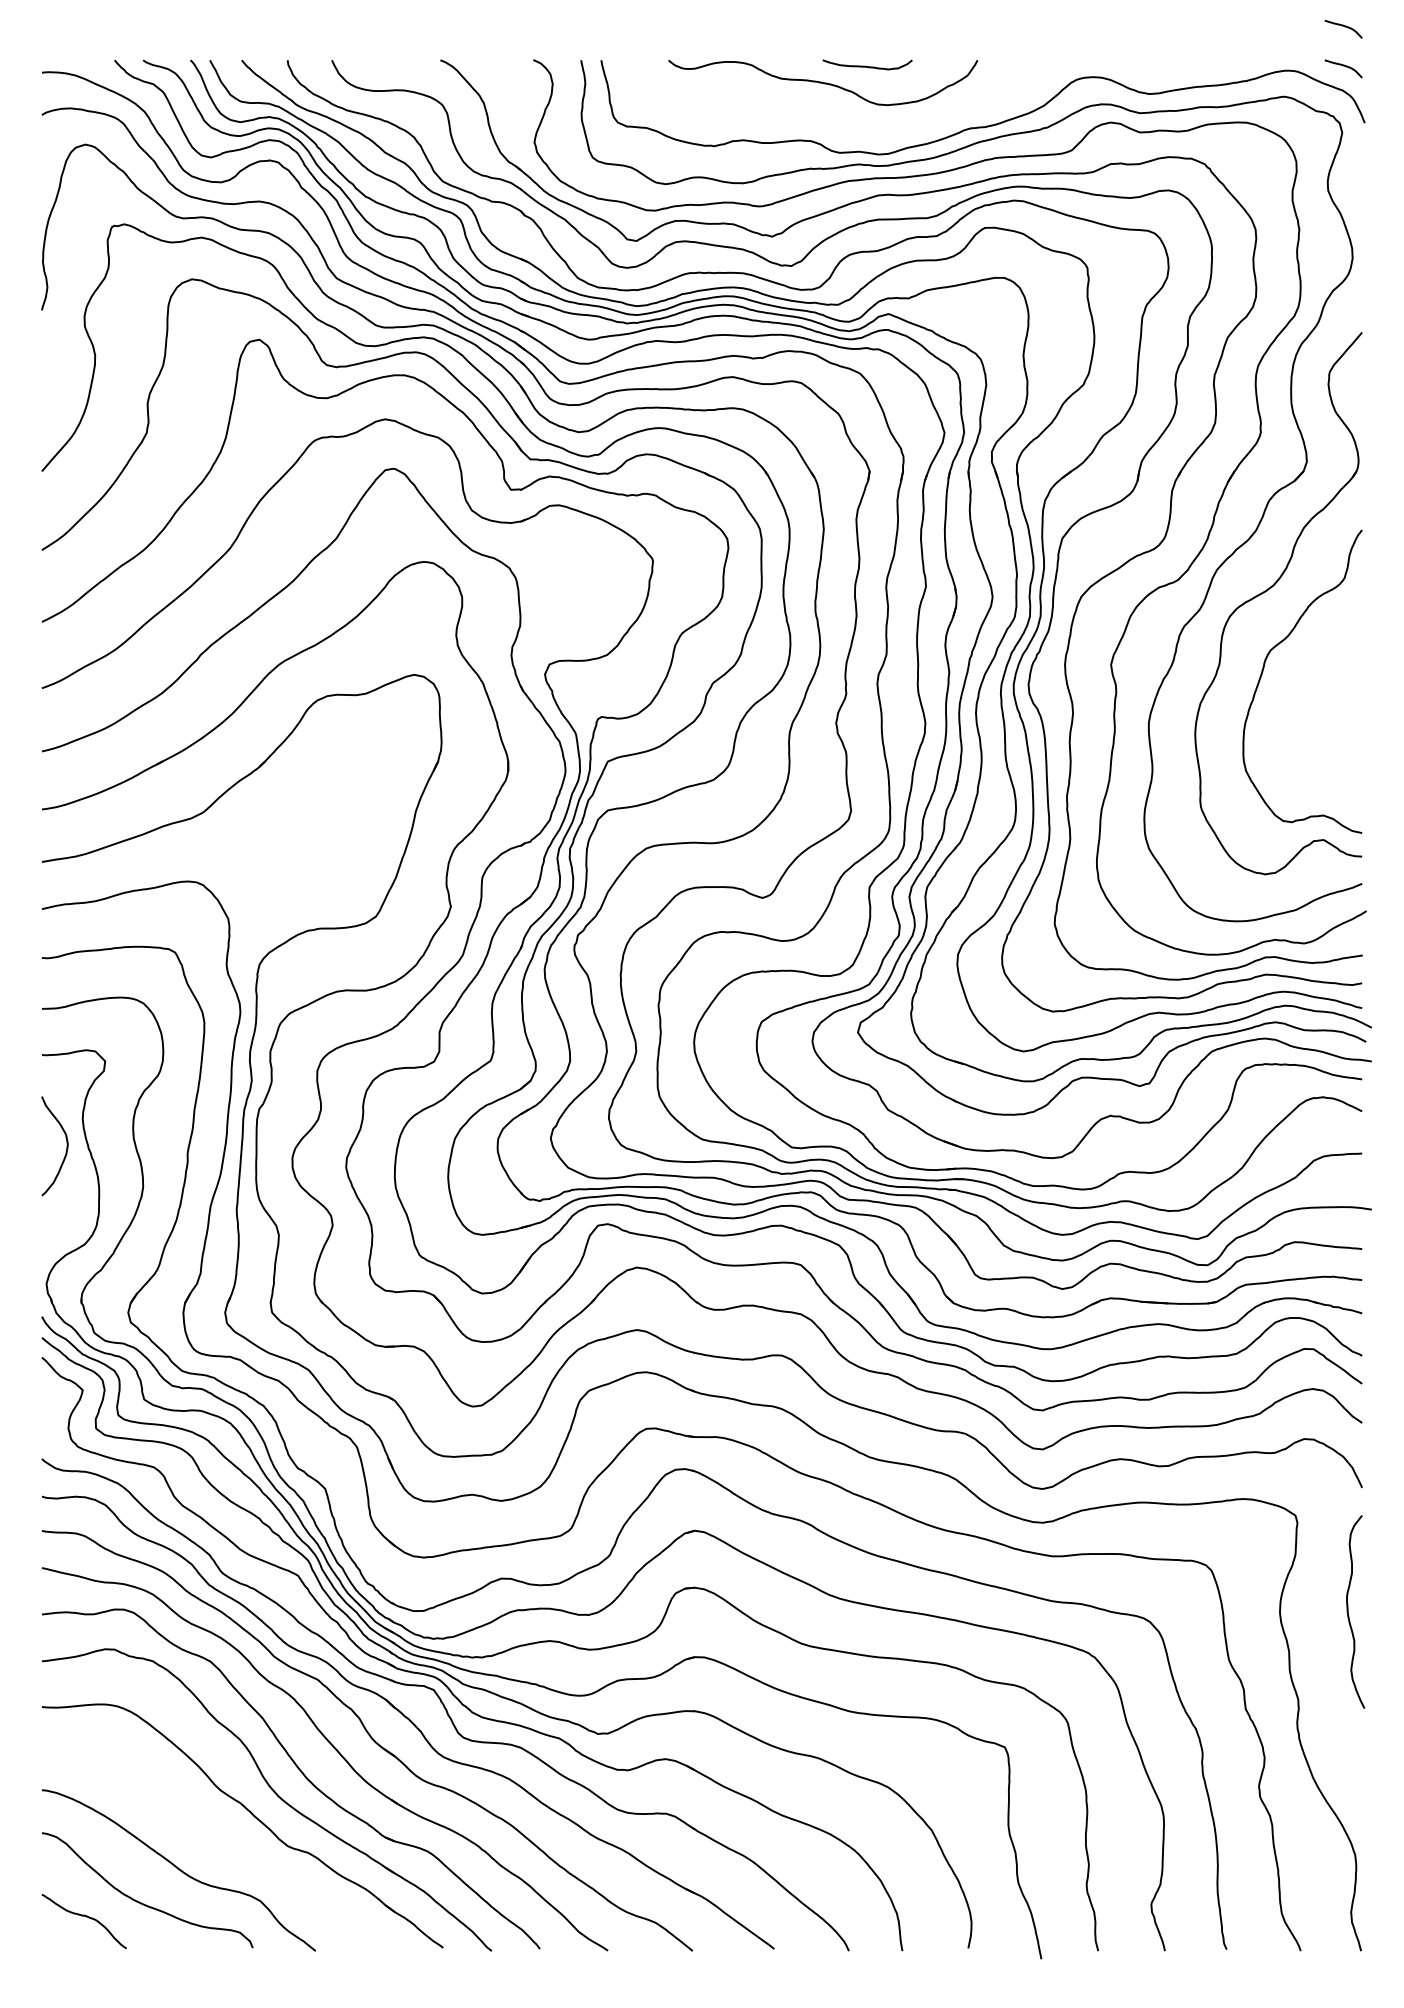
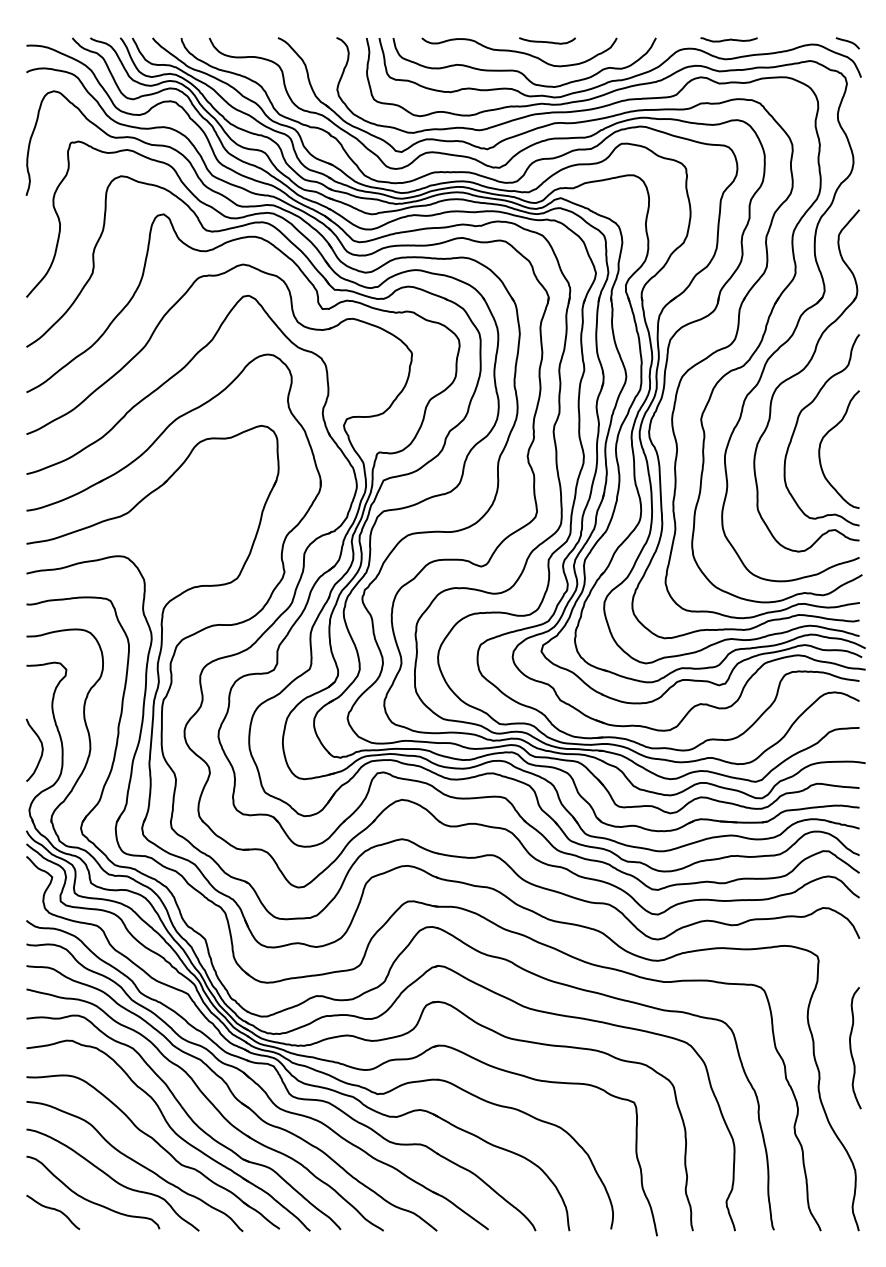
curve: (1343, 27) -> (847, 17), removed
curve: (1154, 62) -> (728, 39), added
curve: (824, 113) -> (520, 71), added
curve: (1301, 704) -> (821, 444), added
curve: (65, 1143) -> (41, 748), moved
curve: (1349, 1612) -> (851, 1048), moved
curve: (216, 1843) -> (136, 1163), added

